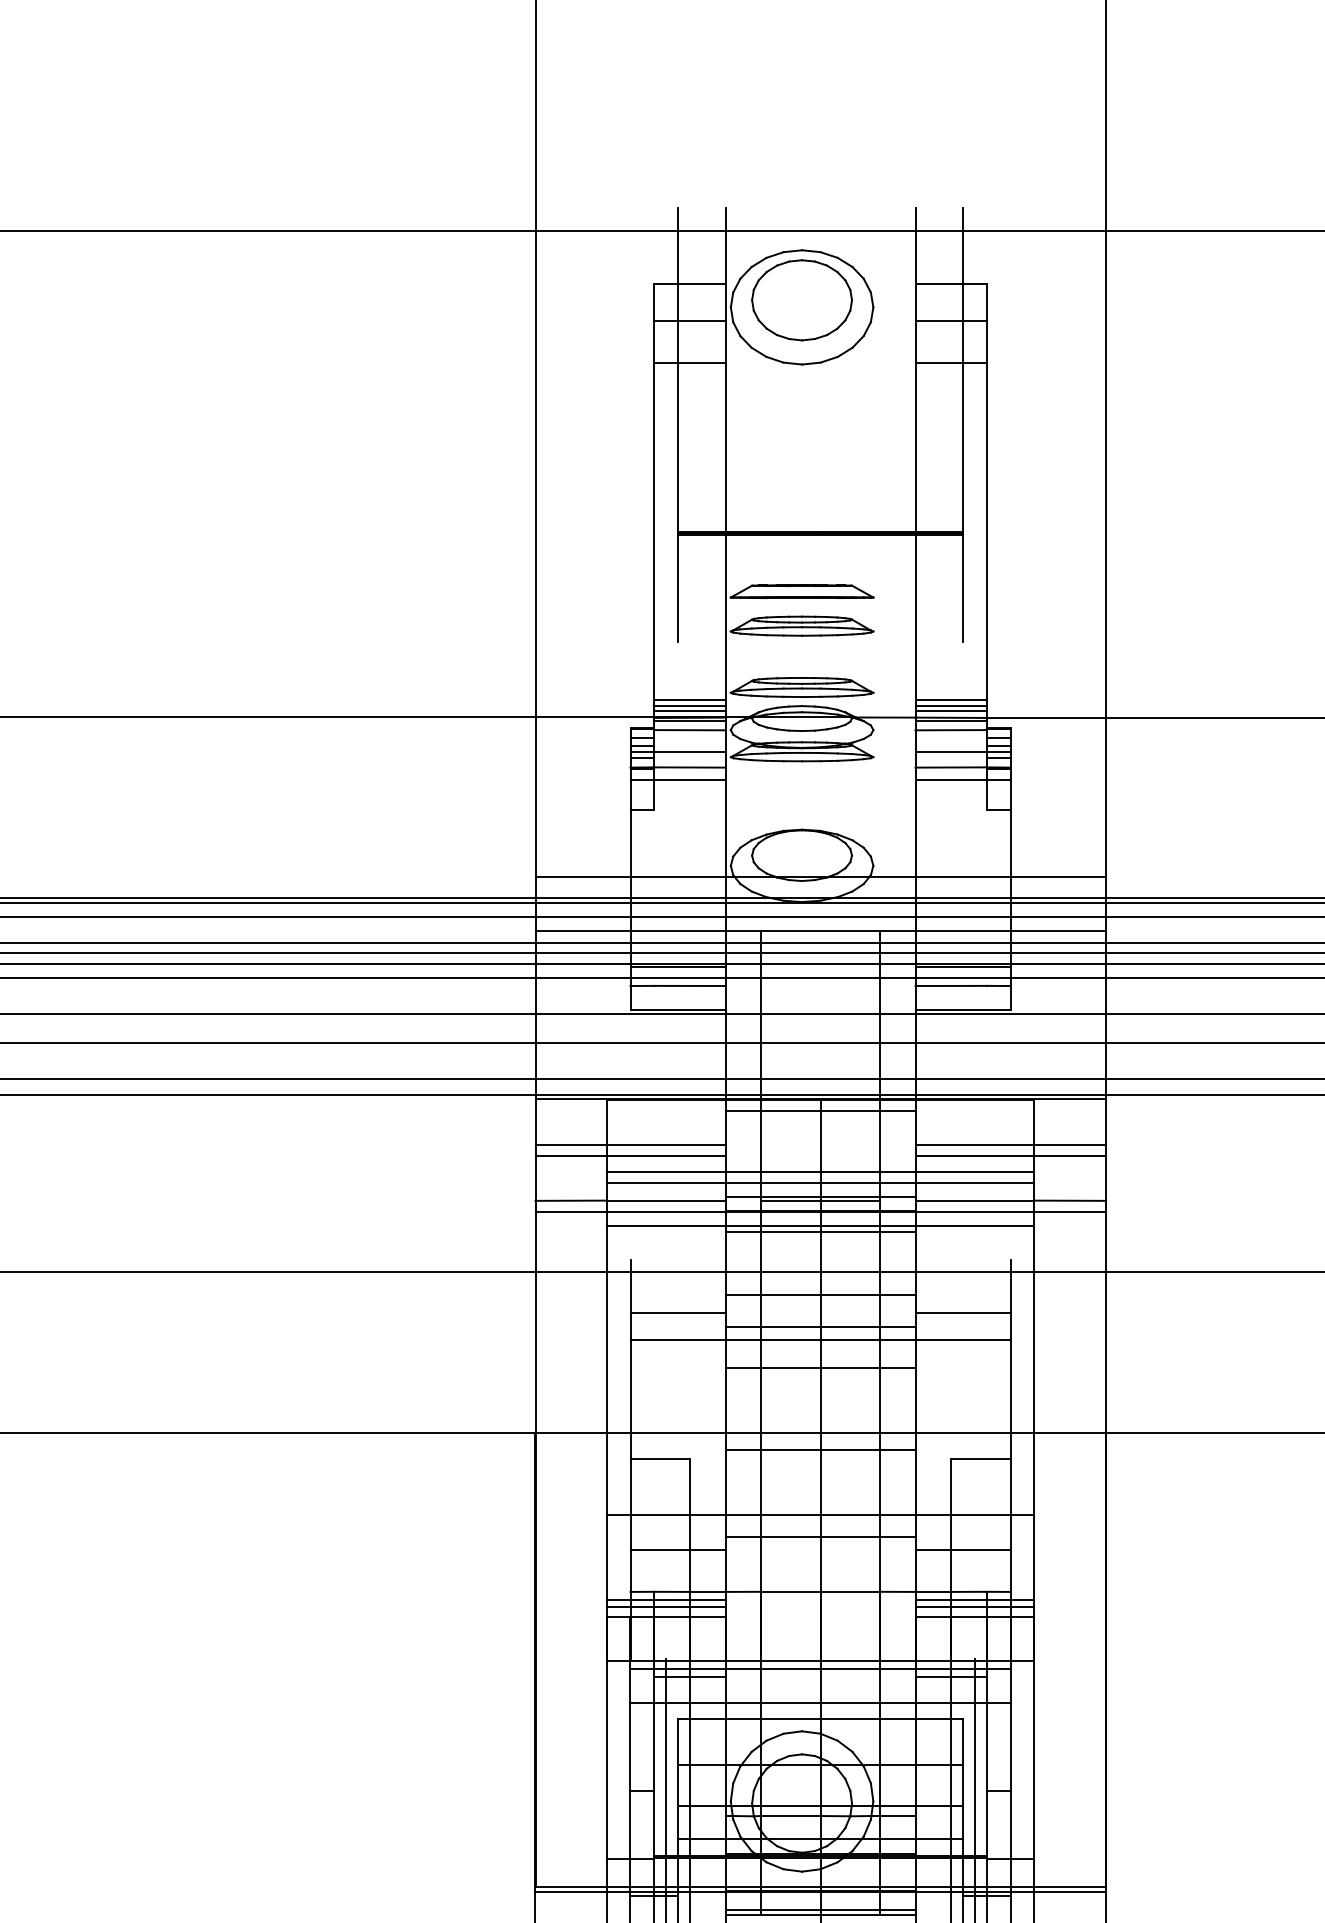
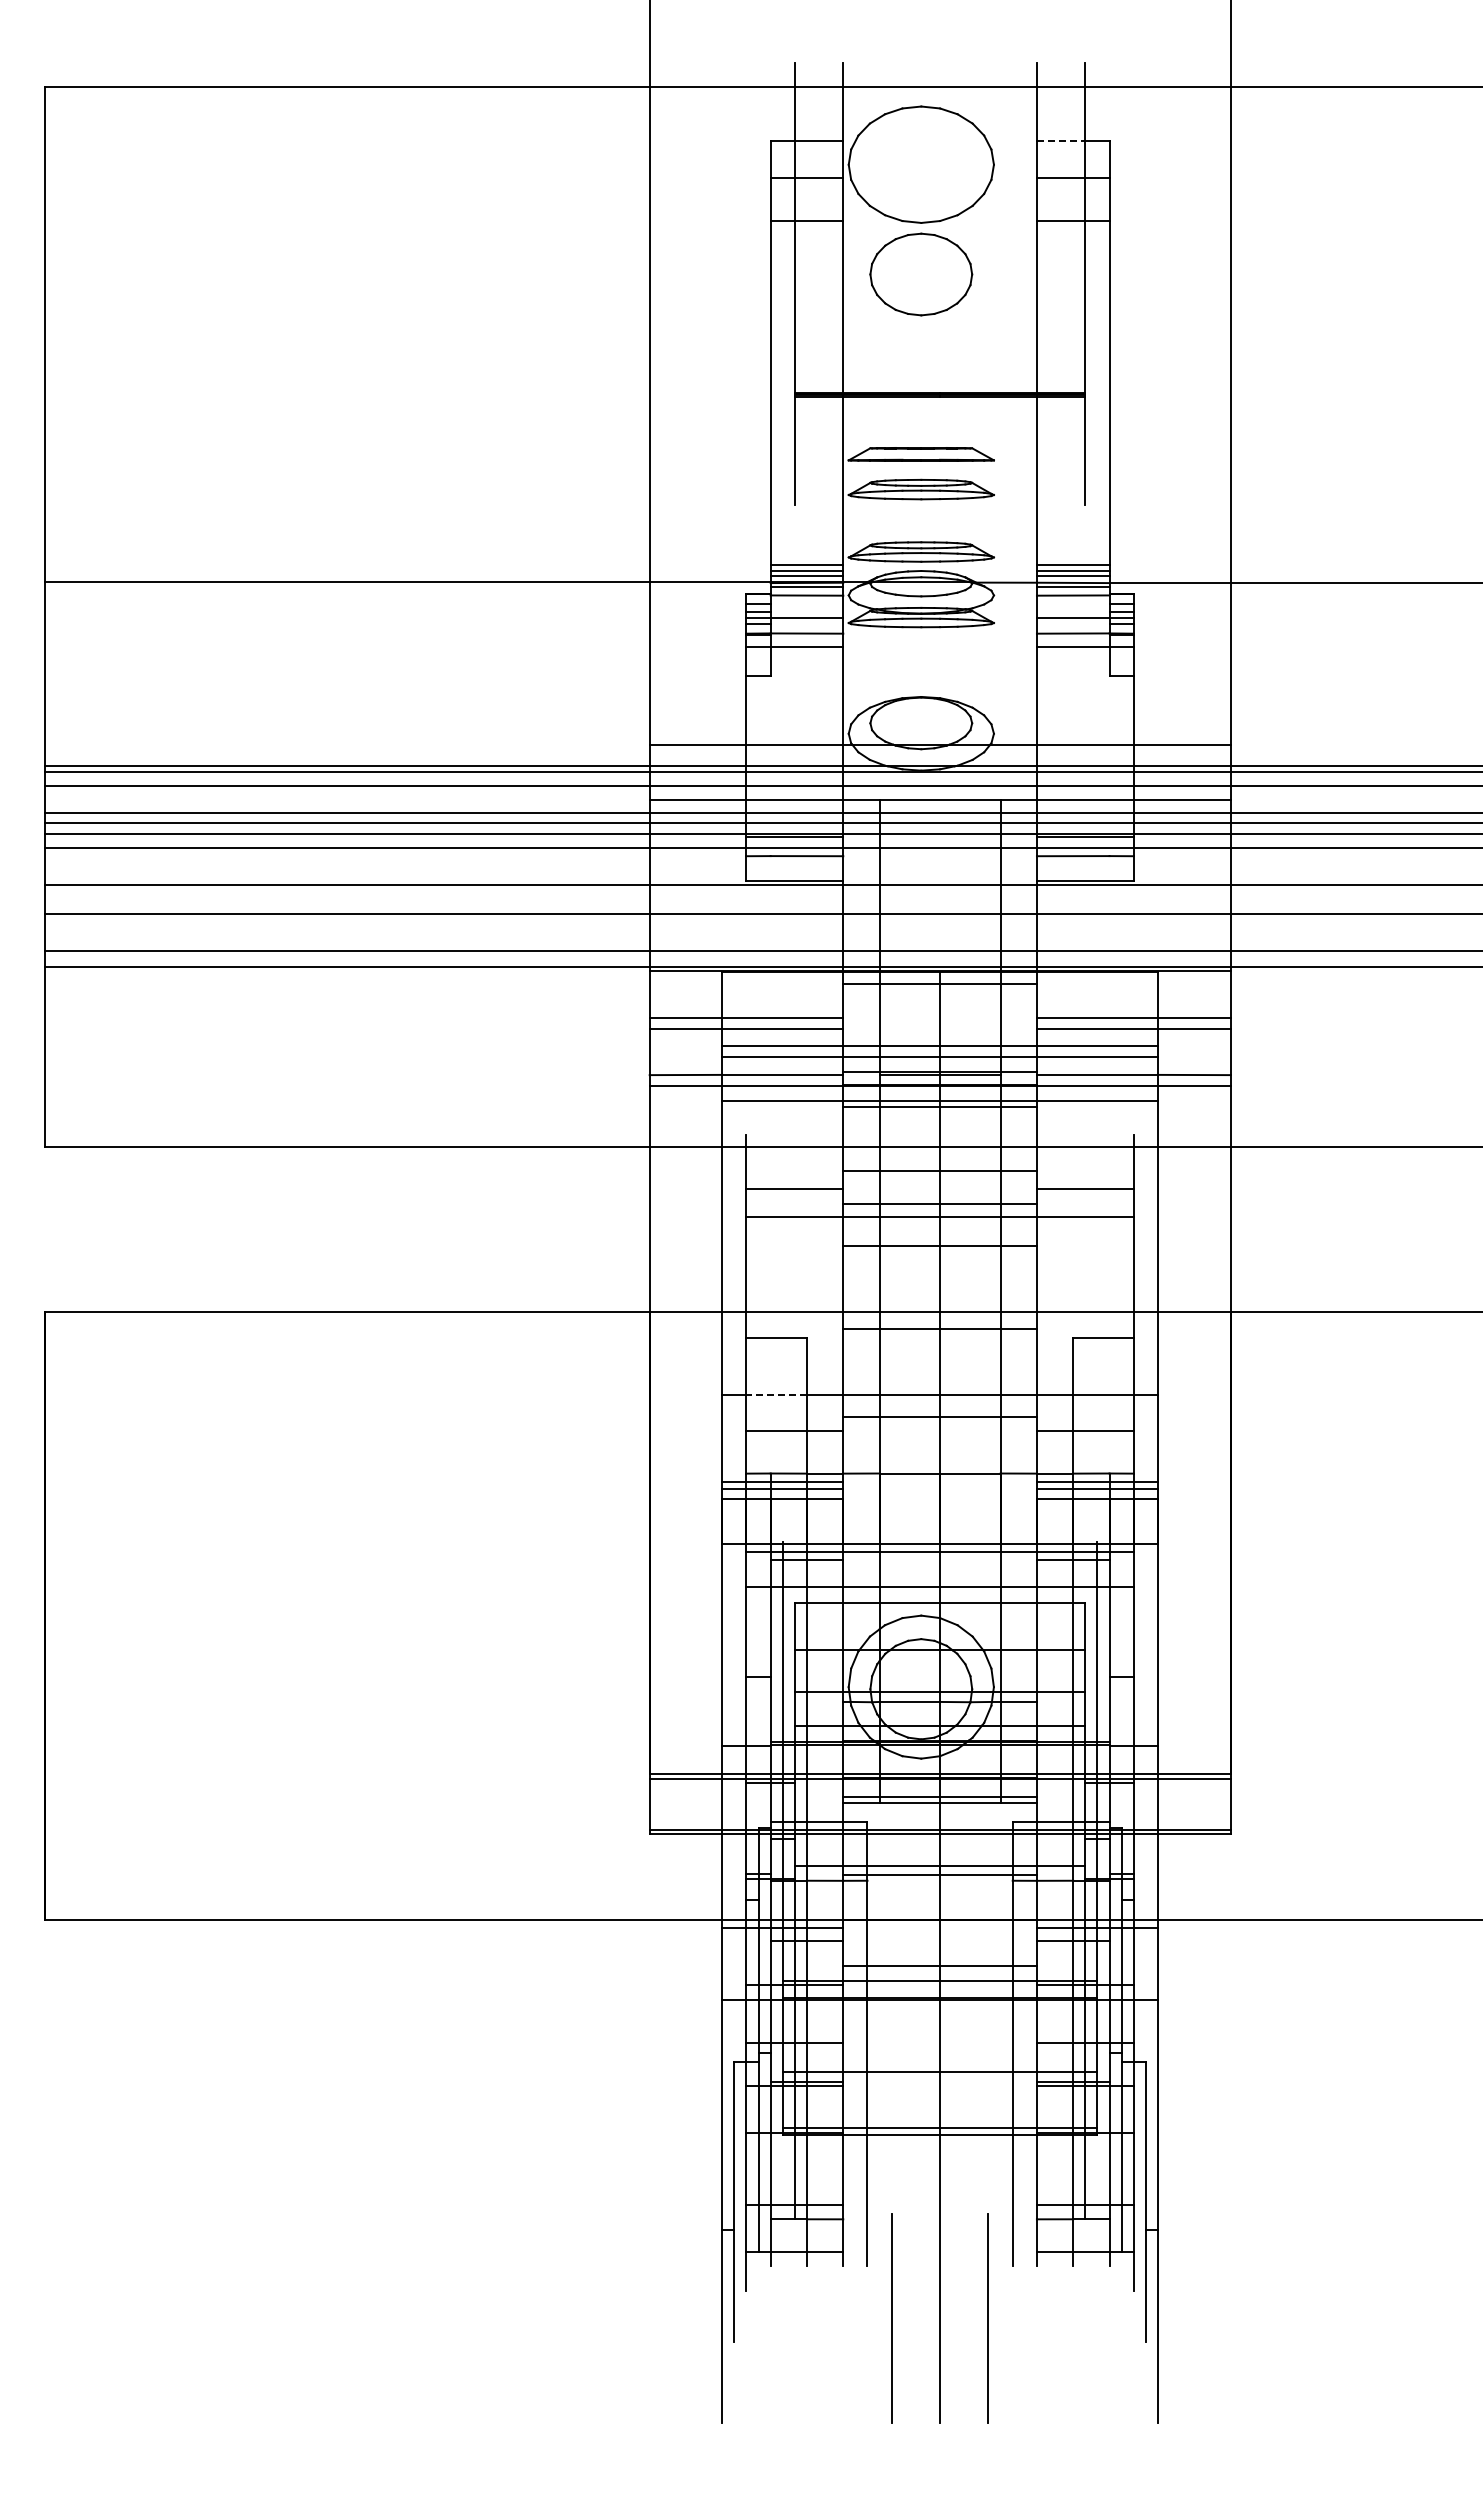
line: (939, 283) -> (1061, 140), solid -> dashed
part: (802, 300) -> (921, 274), moved
line: (659, 1515) -> (776, 1395), solid -> dashed

